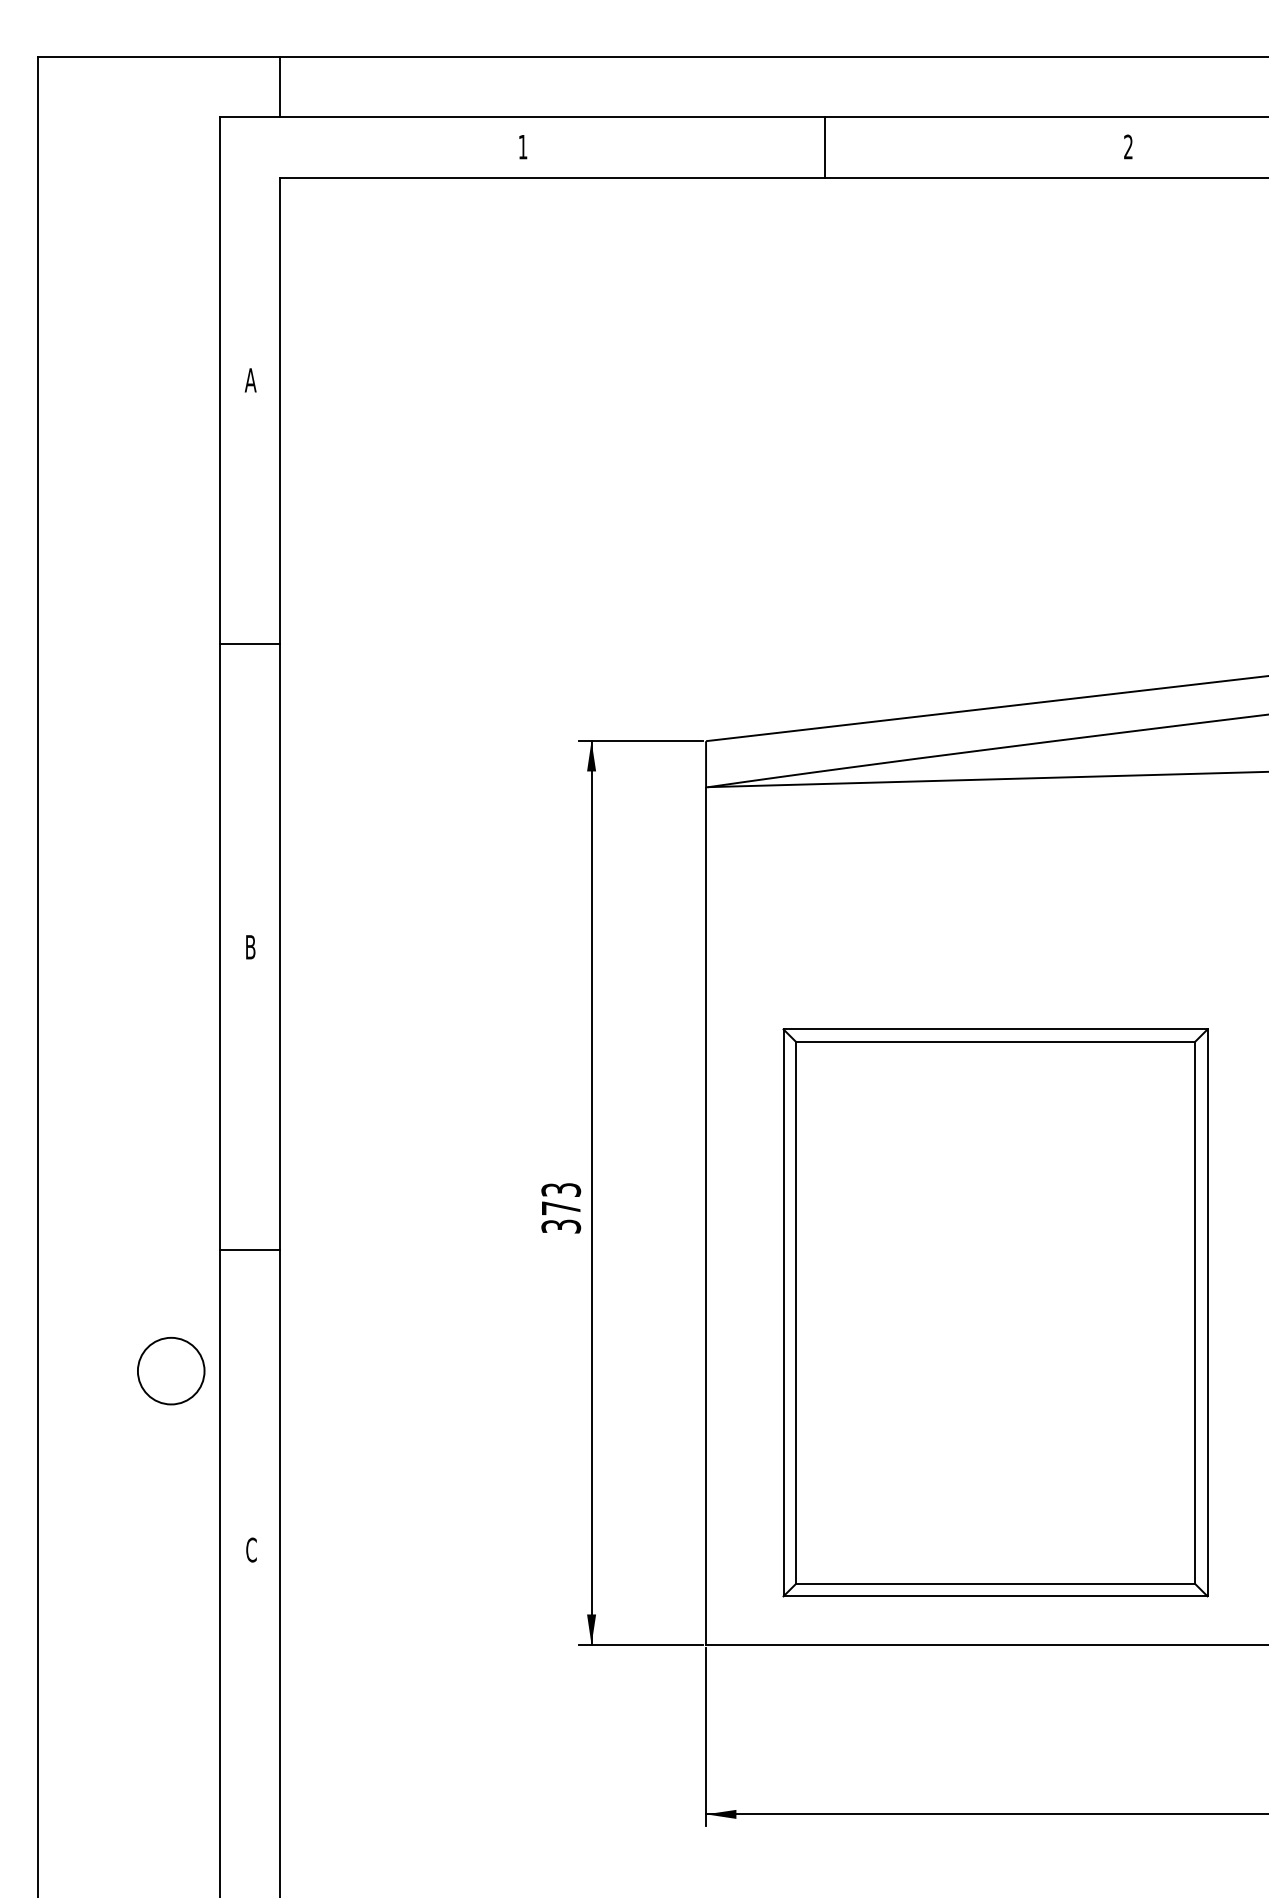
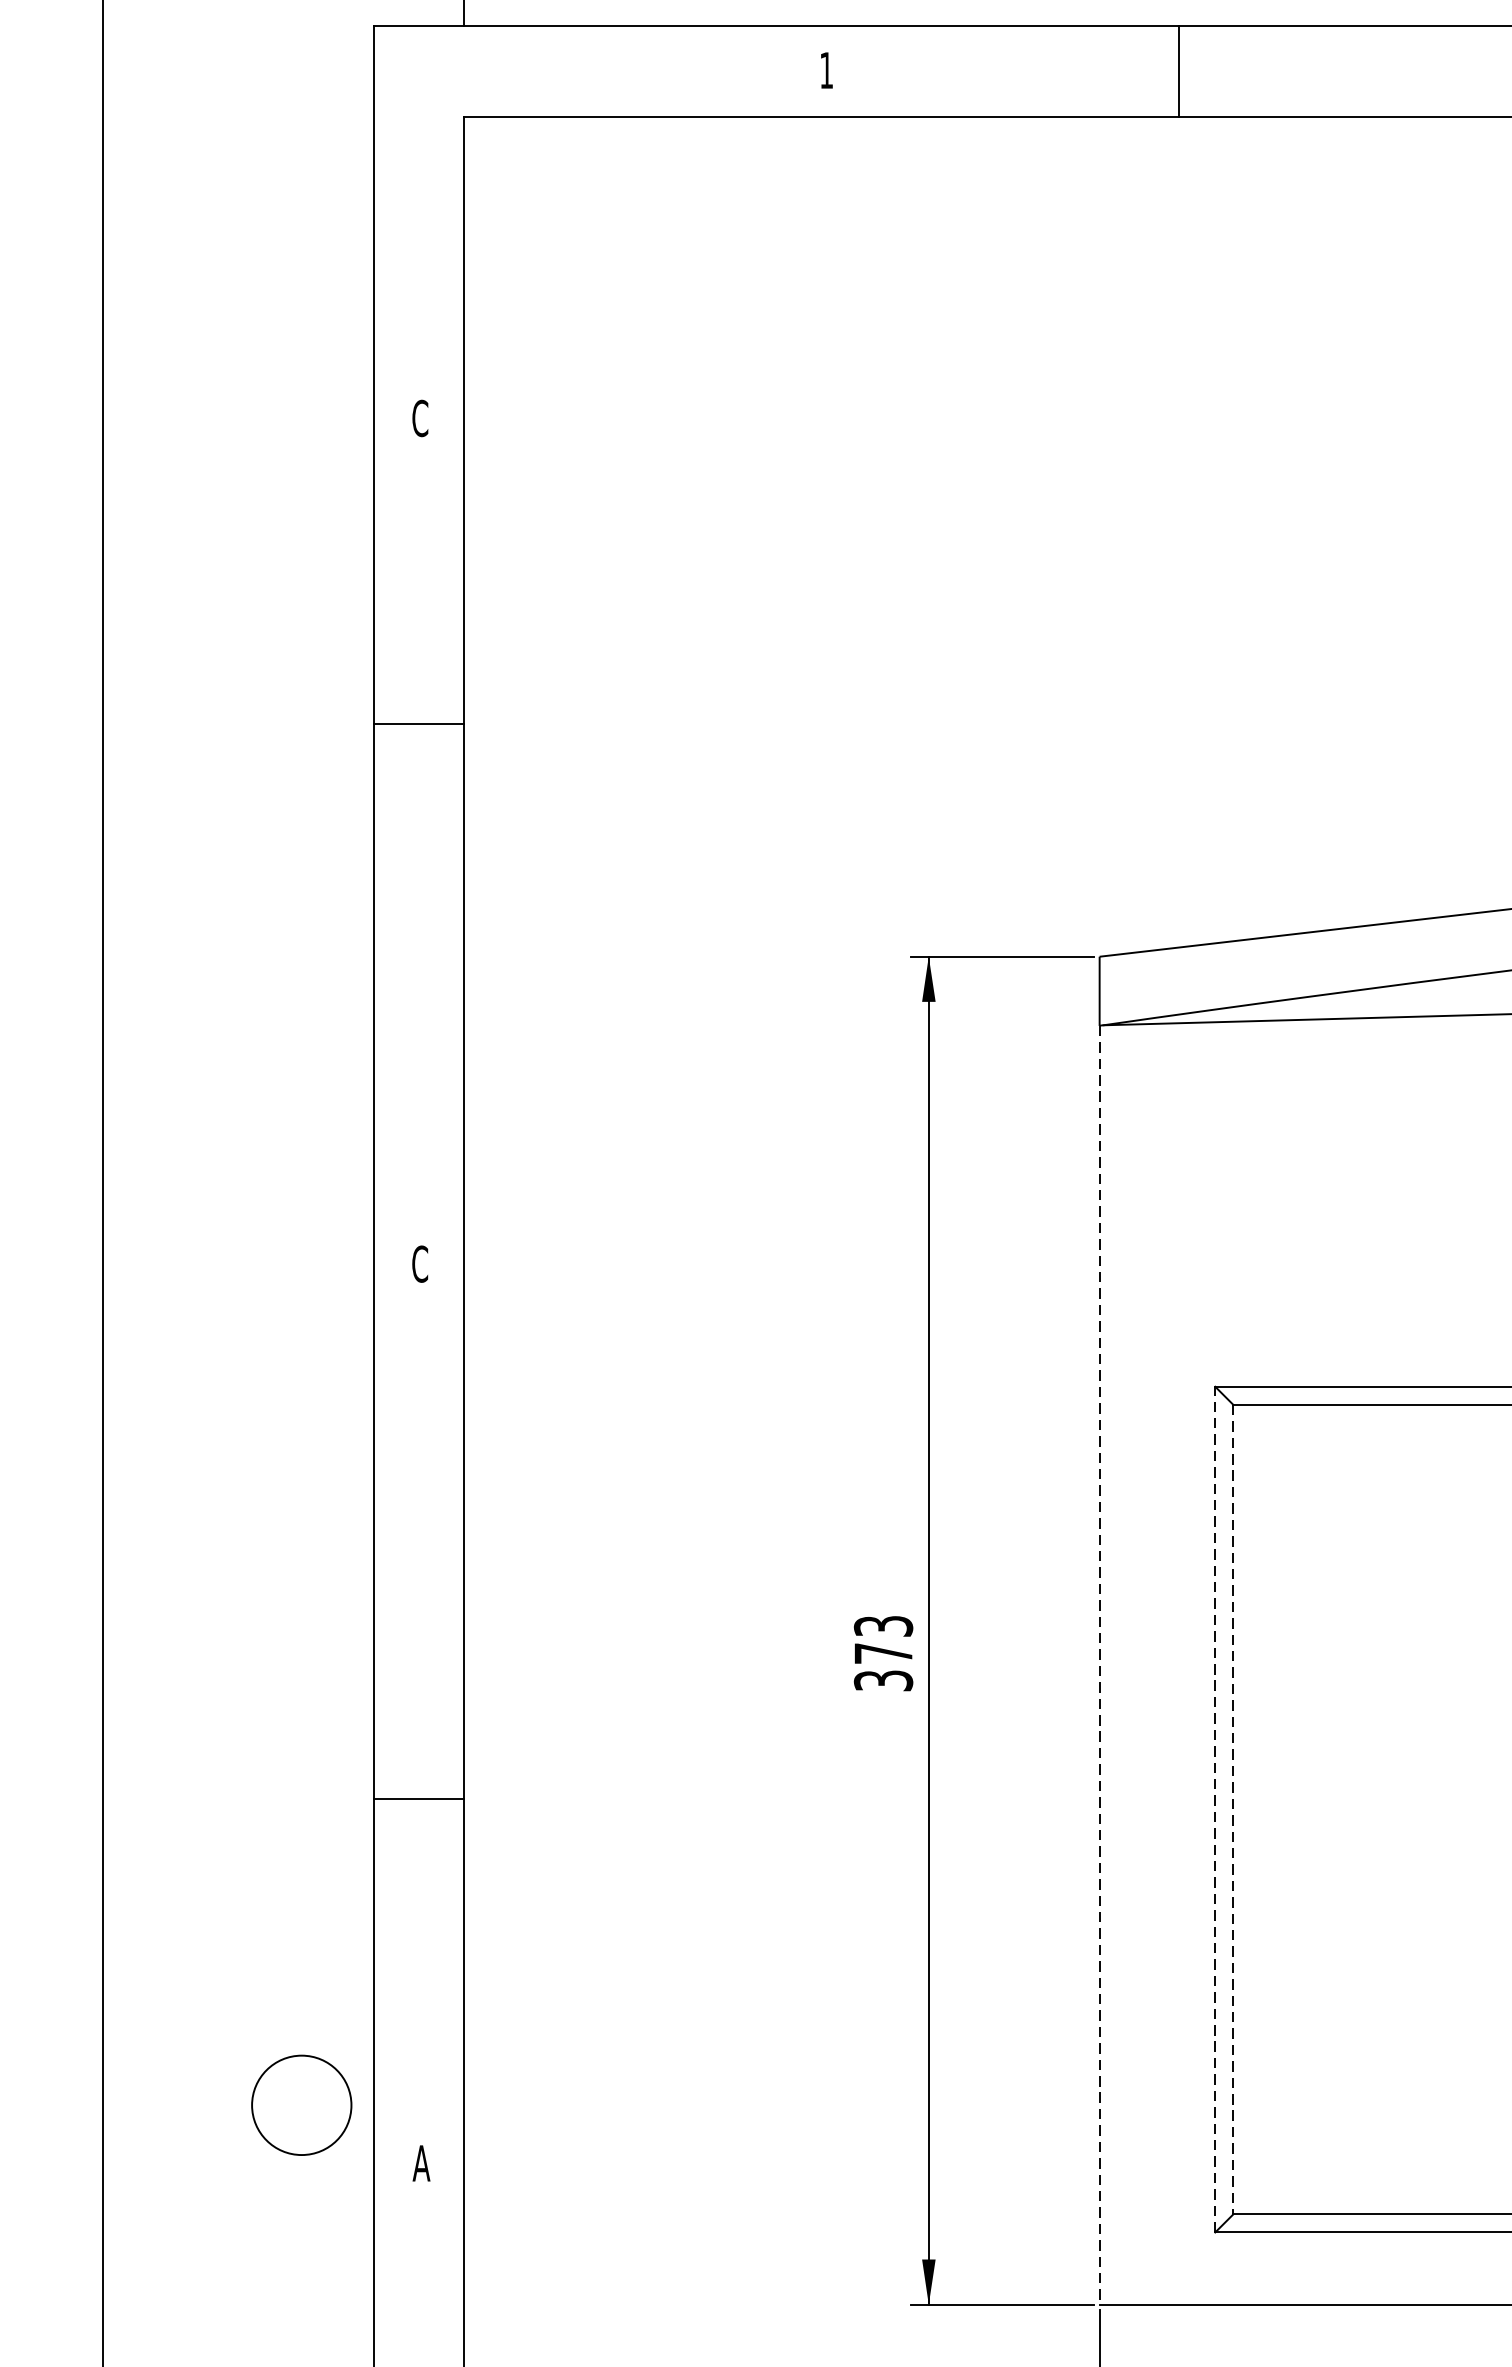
line: (825, 147) -> (1179, 71), moved
text: (250, 379) -> (420, 417), A -> C
line: (249, 644) -> (418, 724), moved
text: (250, 946) -> (420, 1263), B -> C
line: (706, 1216) -> (1100, 1665), solid -> dashed
line: (249, 1250) -> (418, 1800), moved
line: (783, 1312) -> (1215, 1809), solid -> dashed
line: (795, 1313) -> (1233, 1810), solid -> dashed
circle: (171, 1371) -> (302, 2105), moved
text: (251, 1549) -> (421, 2162), C -> A

